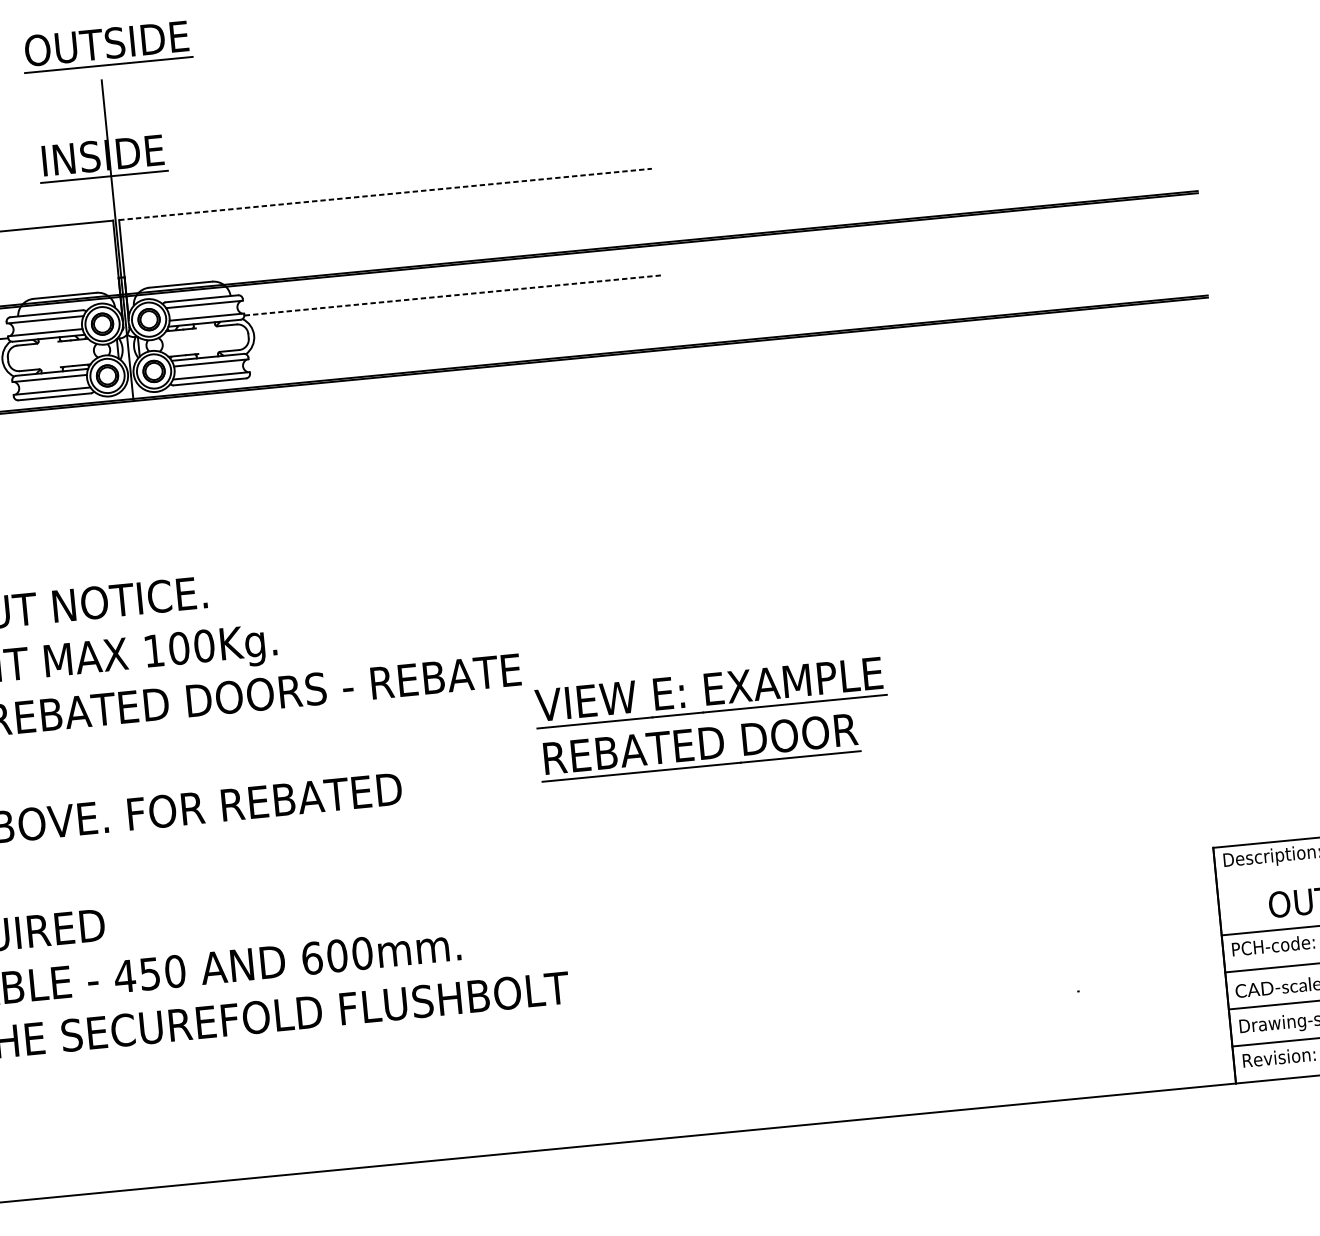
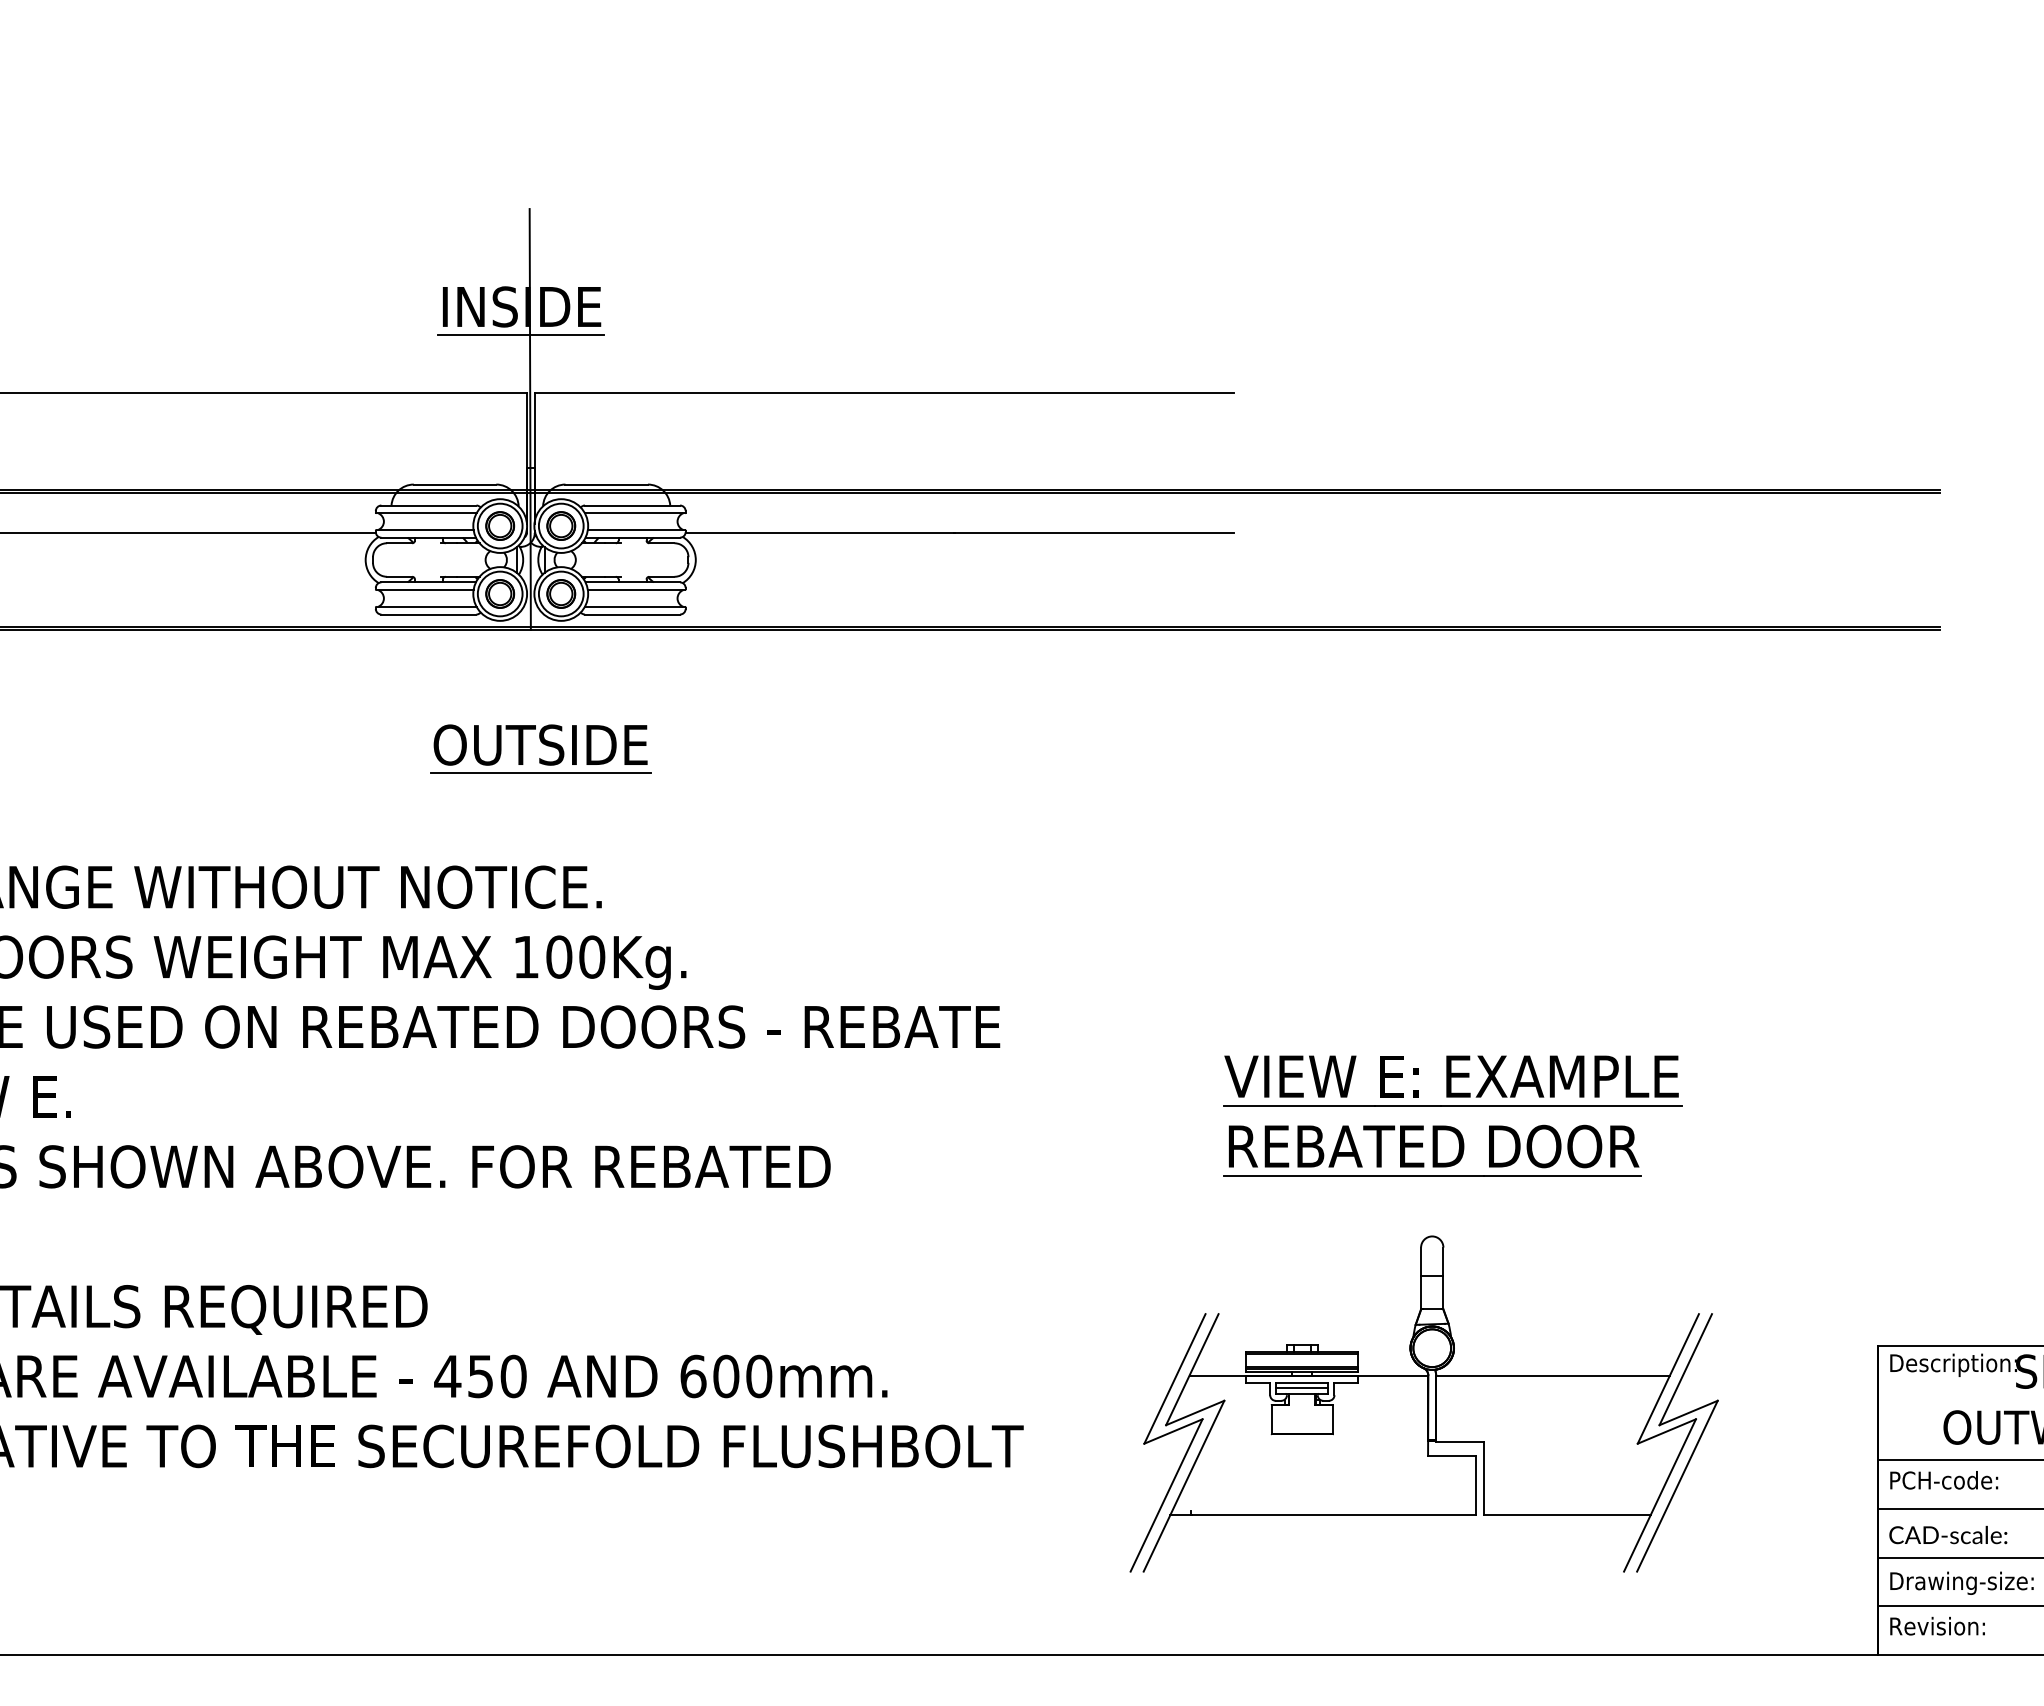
part: (106, 46) -> (540, 748), moved
line: (385, 194) -> (884, 392), dashed -> solid
line: (453, 295) -> (959, 532), dashed -> solid
part: (711, 712) -> (1452, 1106), moved
part: (870, 925) -> (1423, 1403), added

